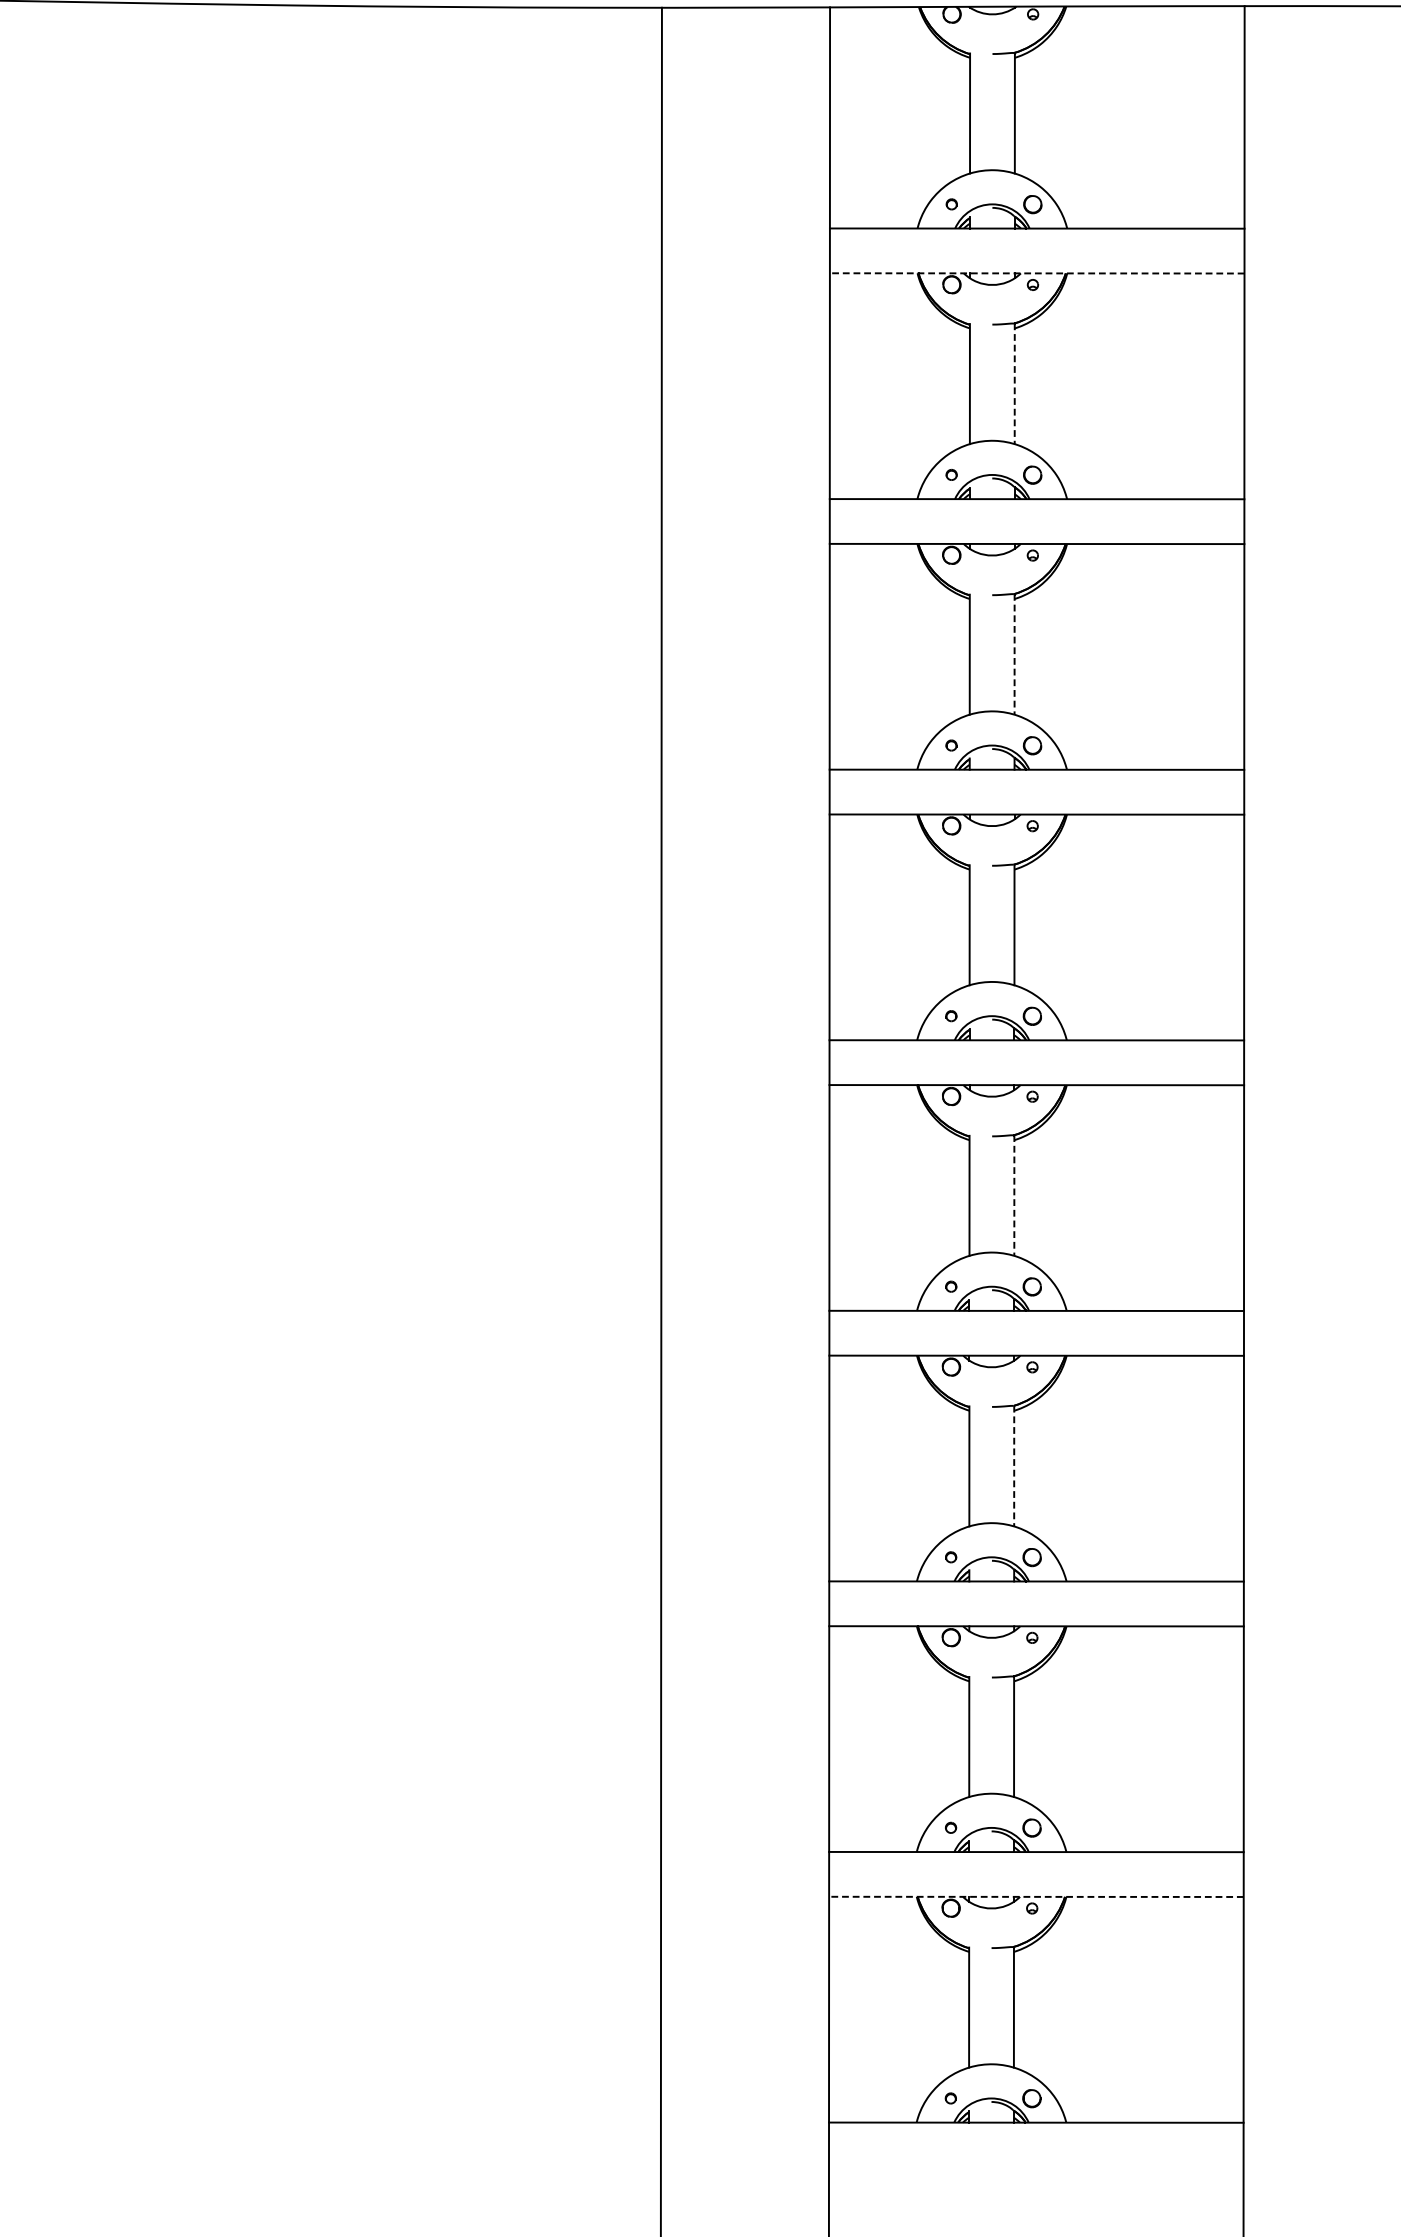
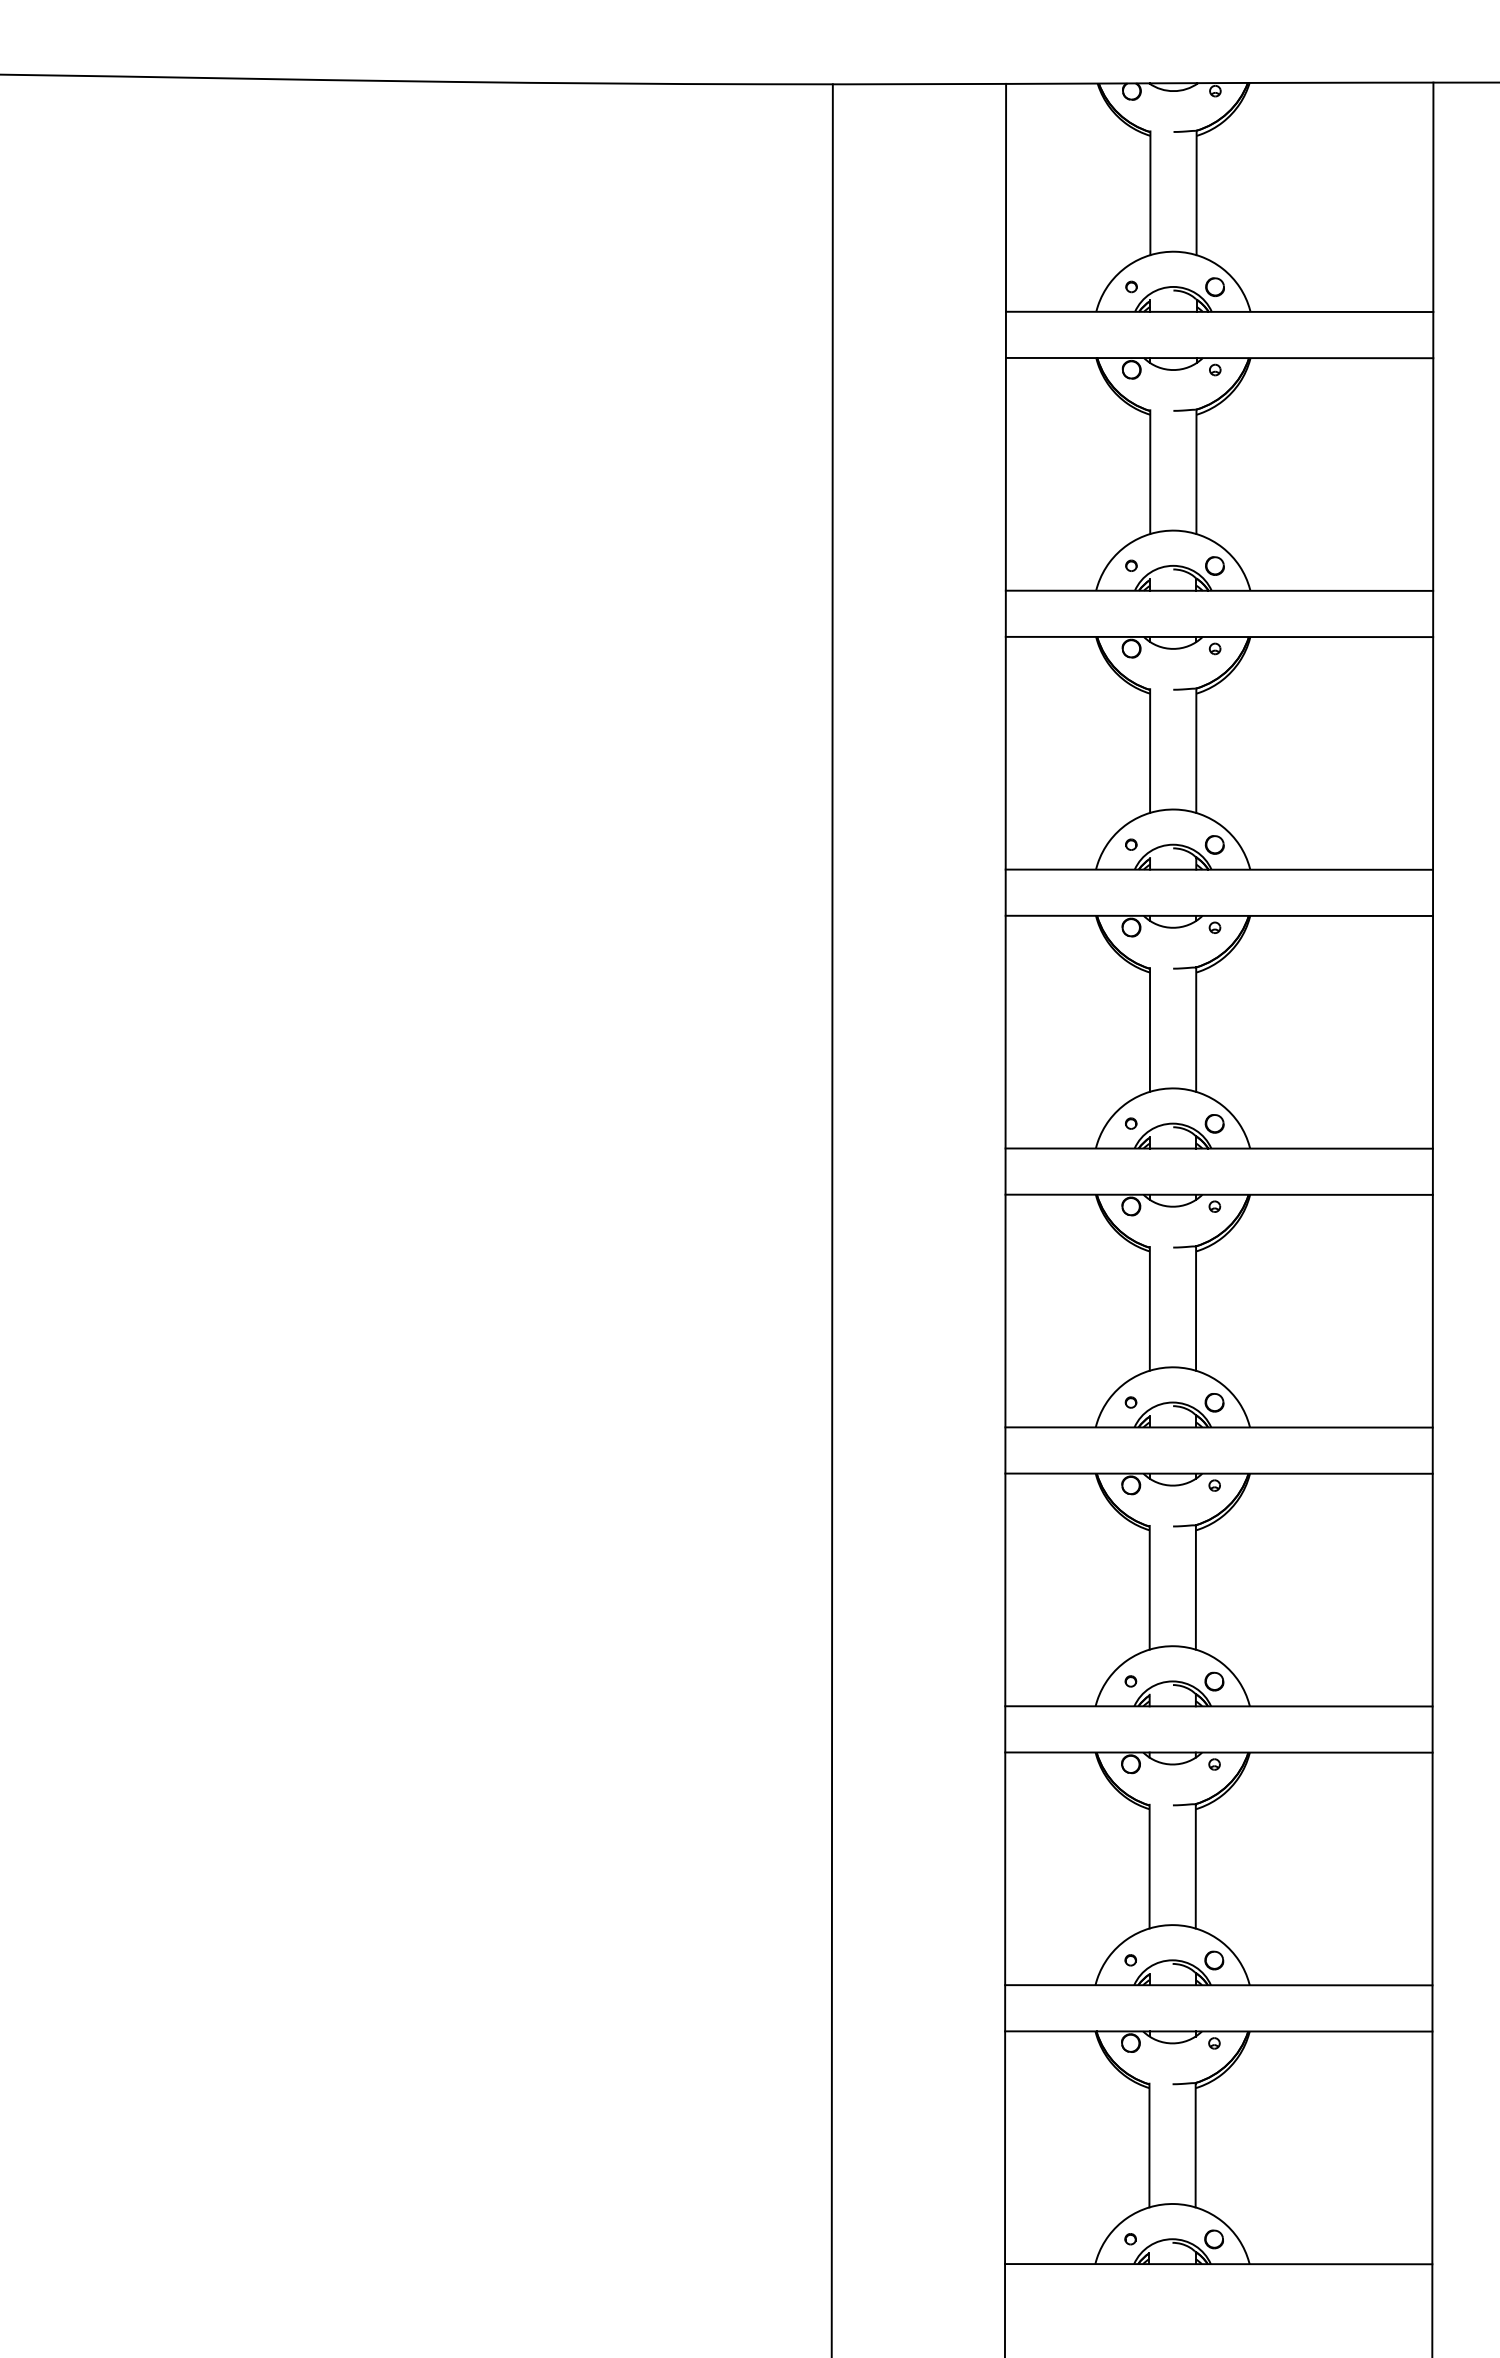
line: (1037, 273) -> (1219, 358), dashed -> solid
line: (1014, 384) -> (1196, 472), dashed -> solid
line: (1014, 655) -> (1196, 751), dashed -> solid
line: (1014, 1196) -> (1196, 1309), dashed -> solid
line: (1013, 1466) -> (1195, 1587), dashed -> solid
line: (1036, 1896) -> (1218, 2031), dashed -> solid

